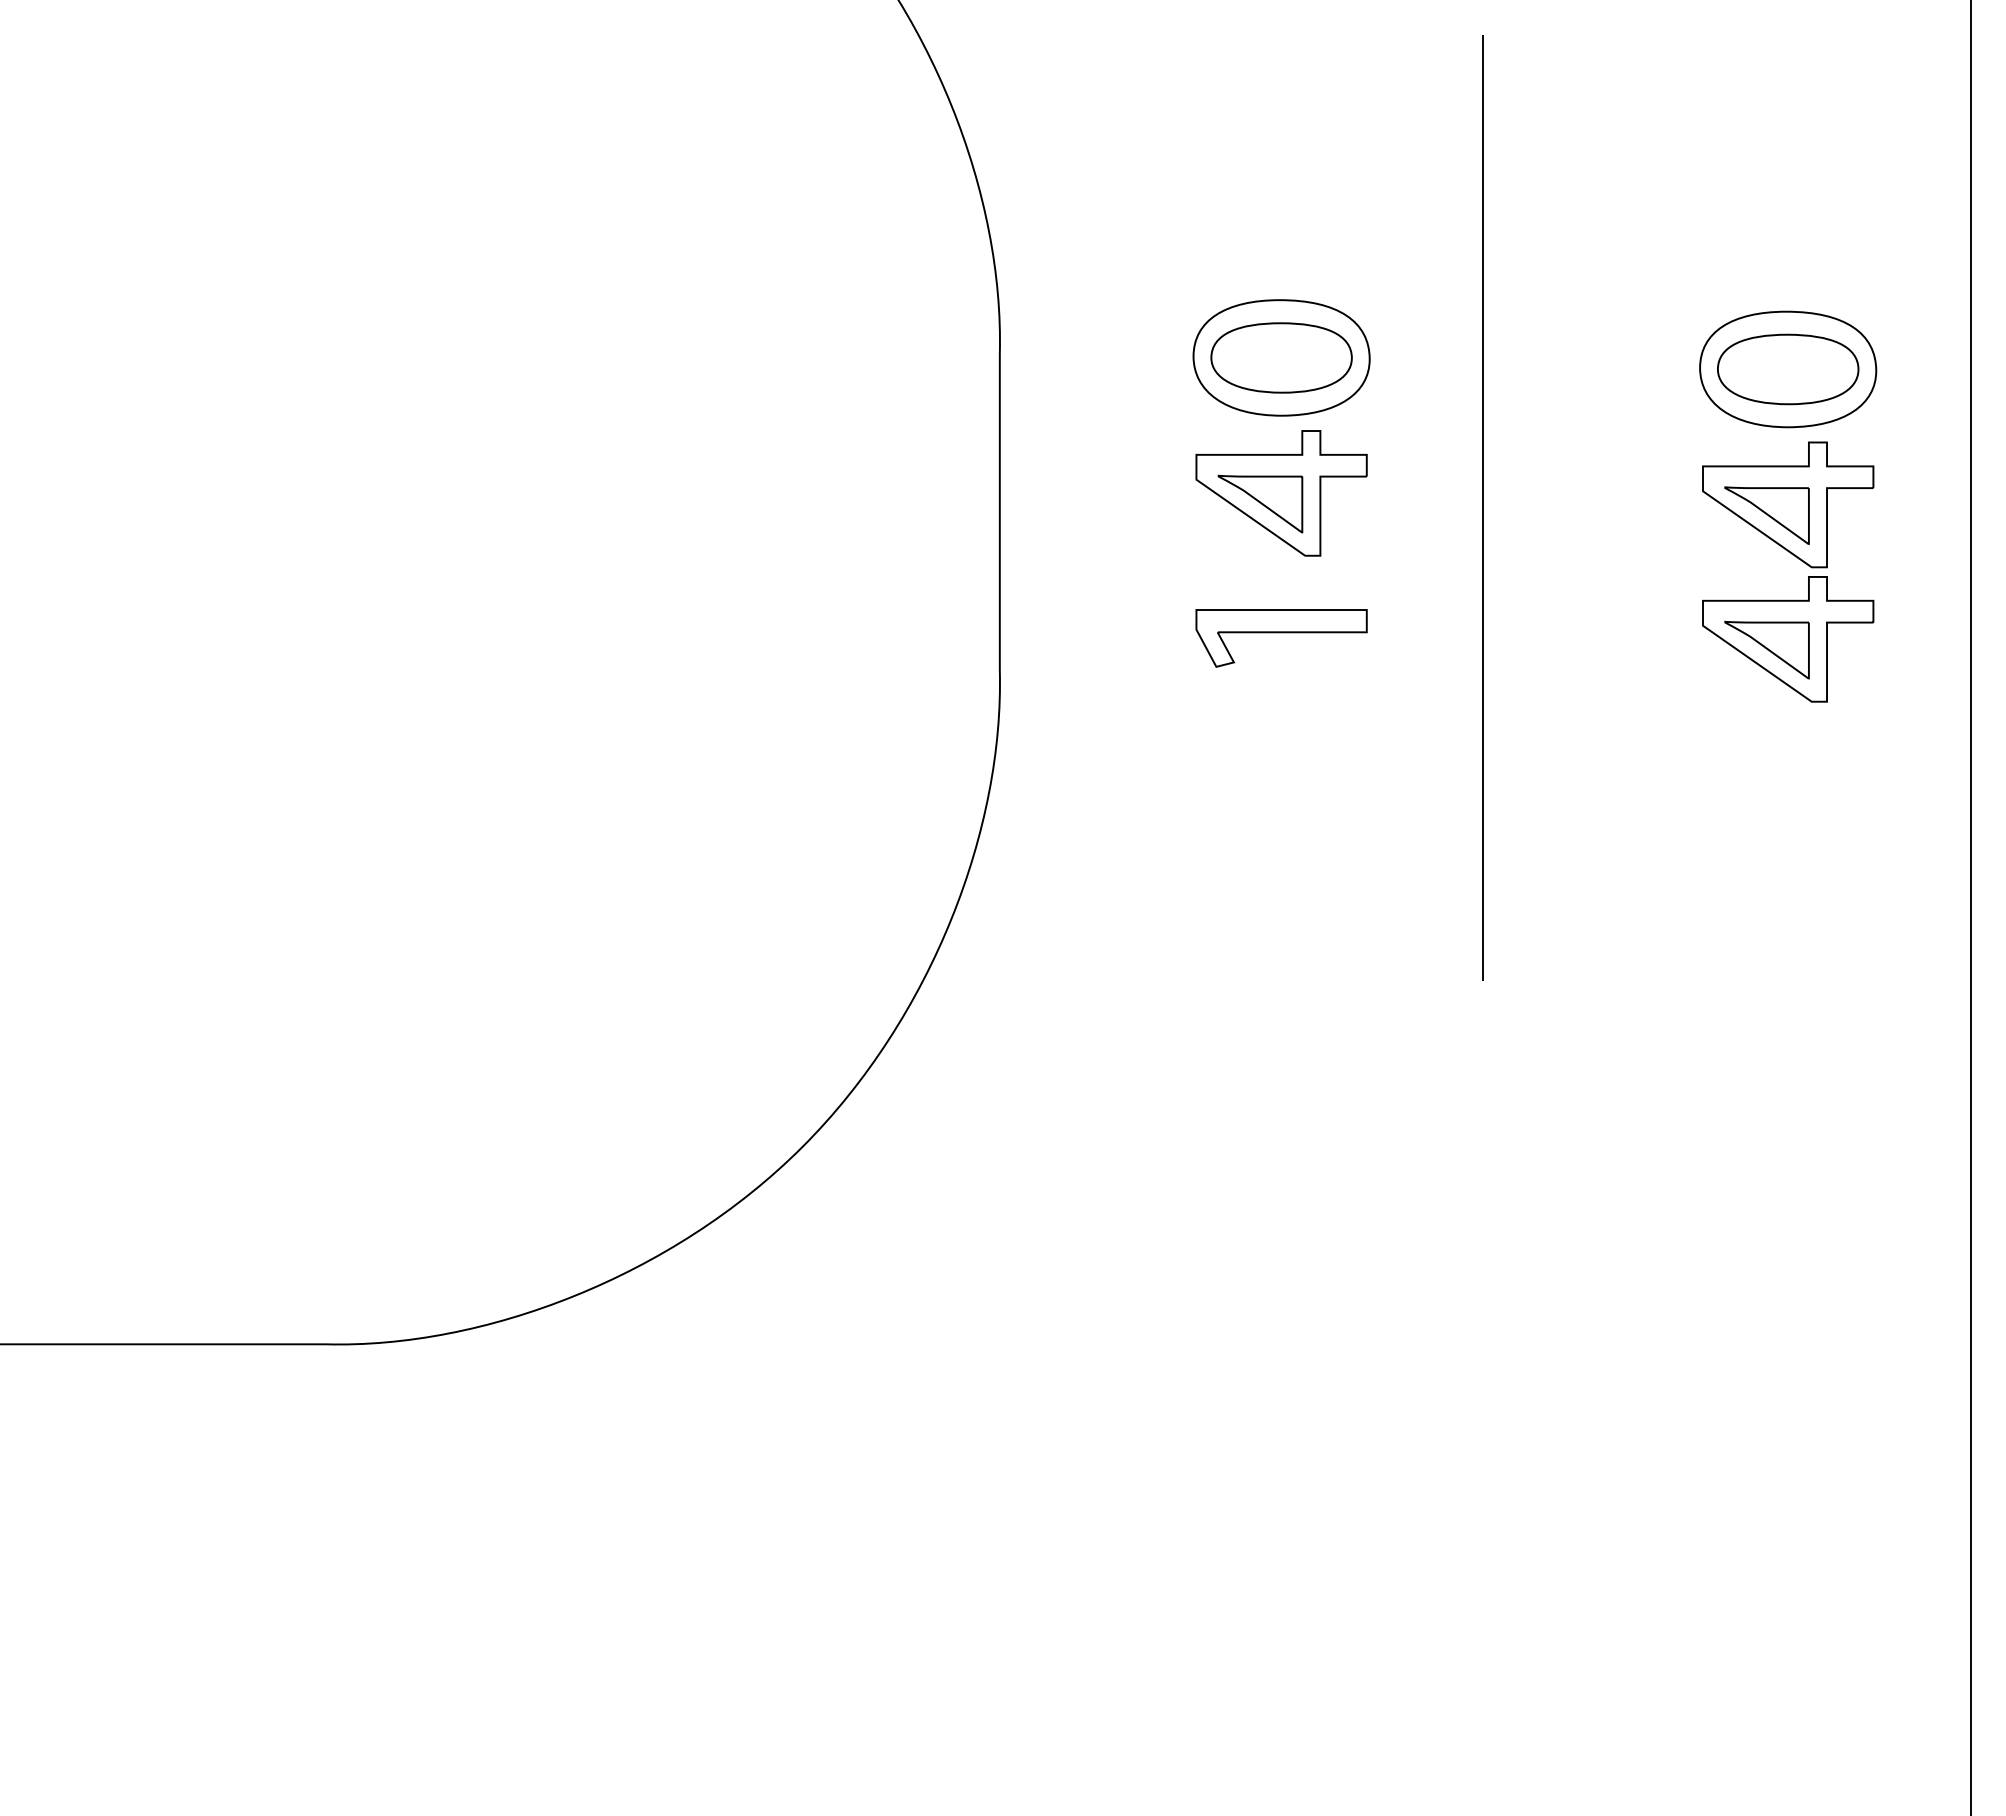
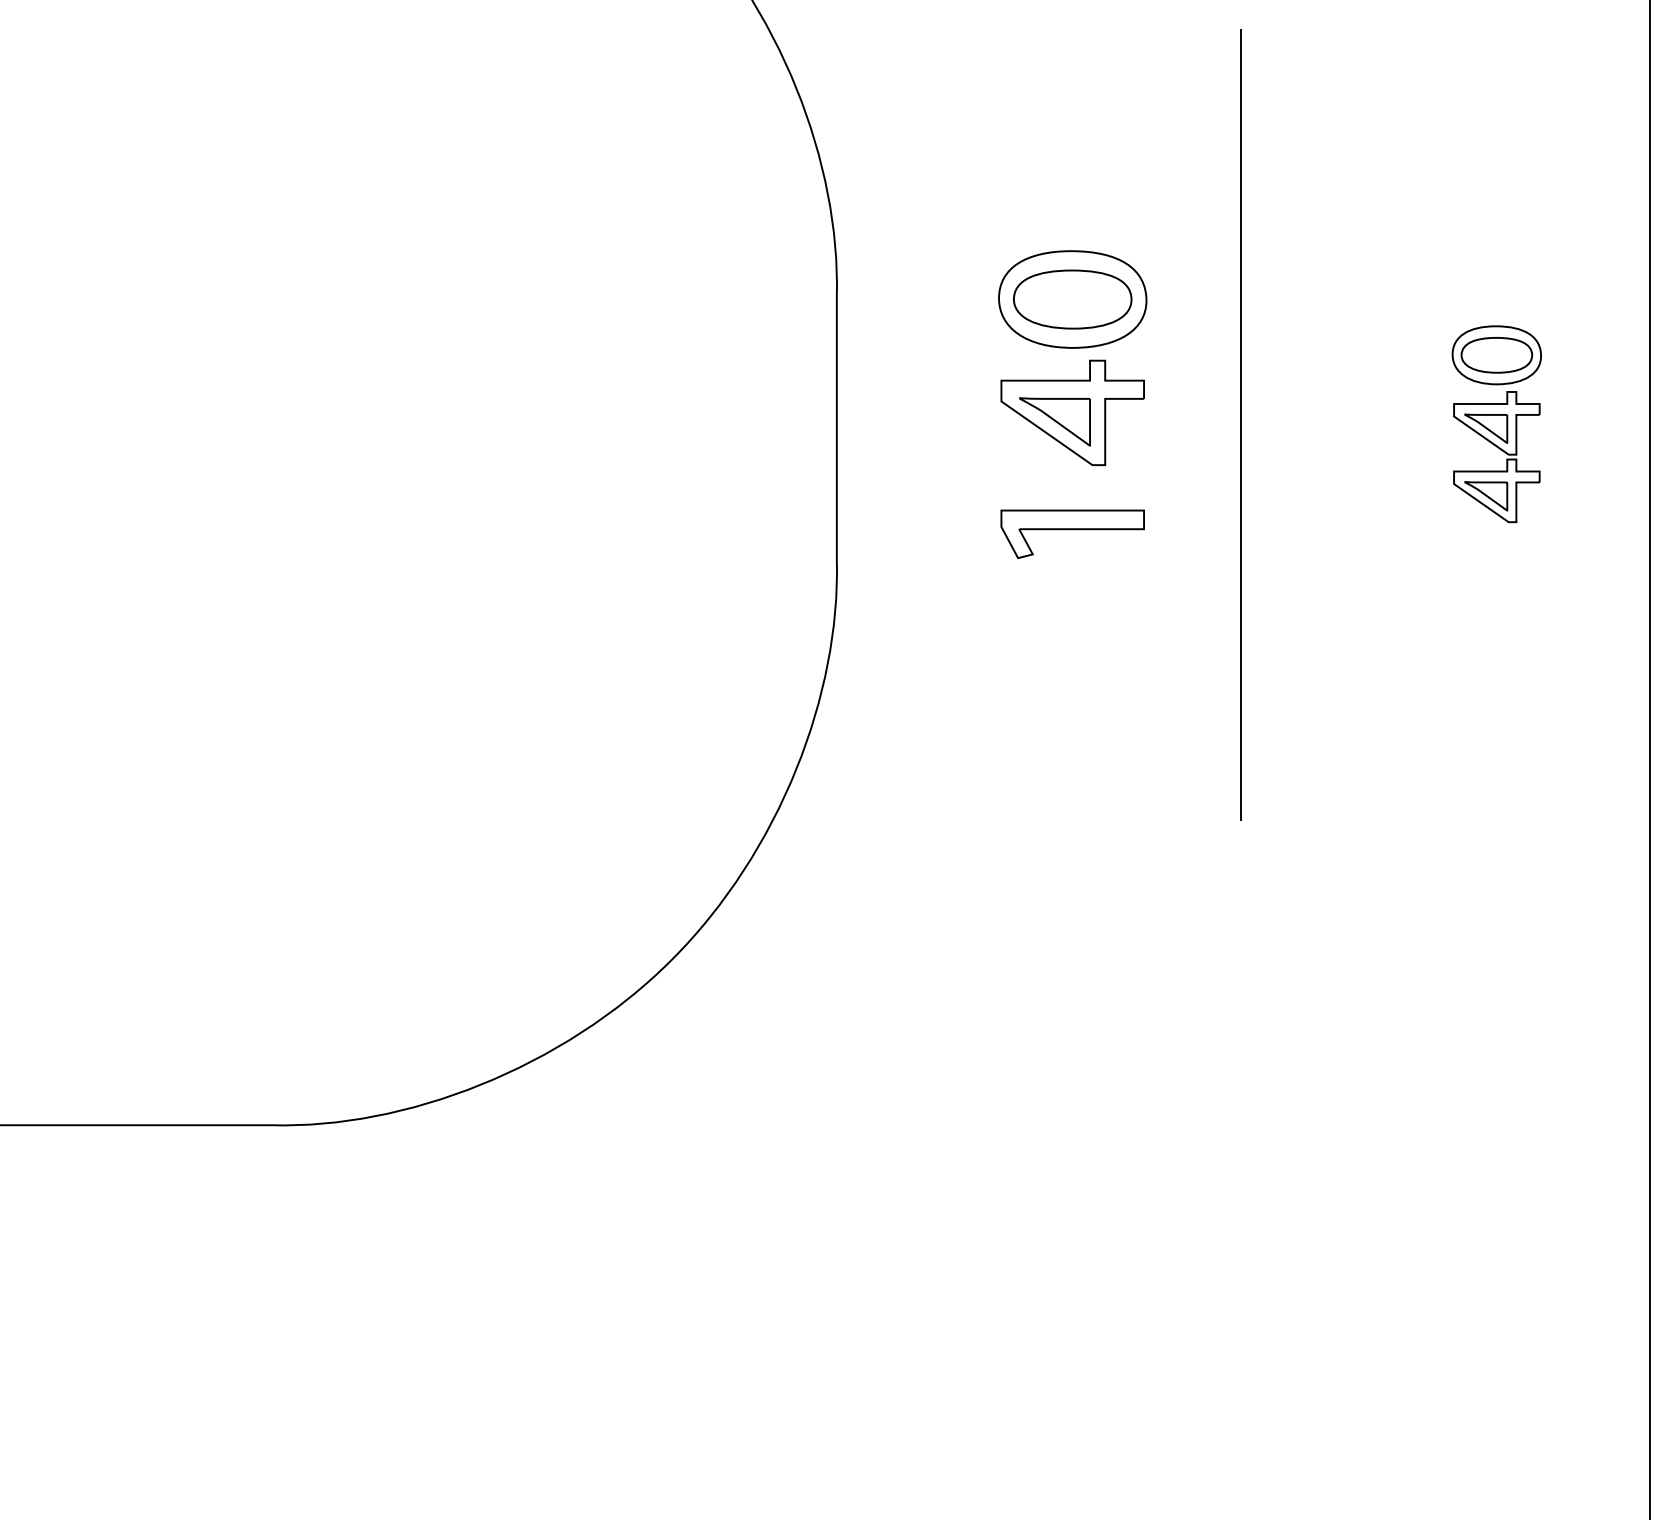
part: (1787, 507) -> (1496, 424), size x0.6

